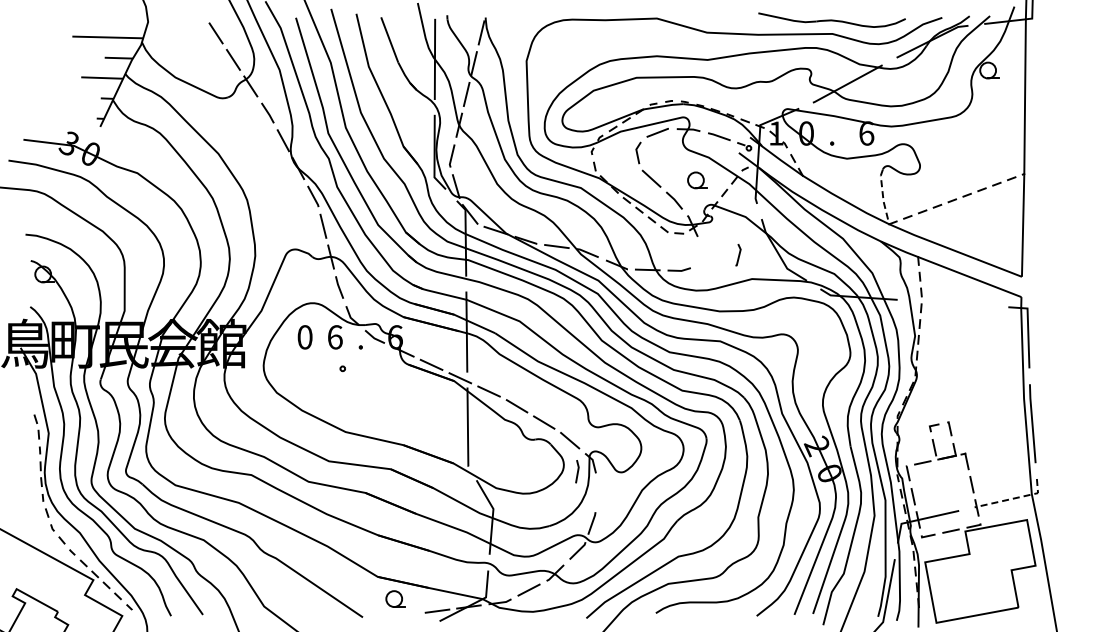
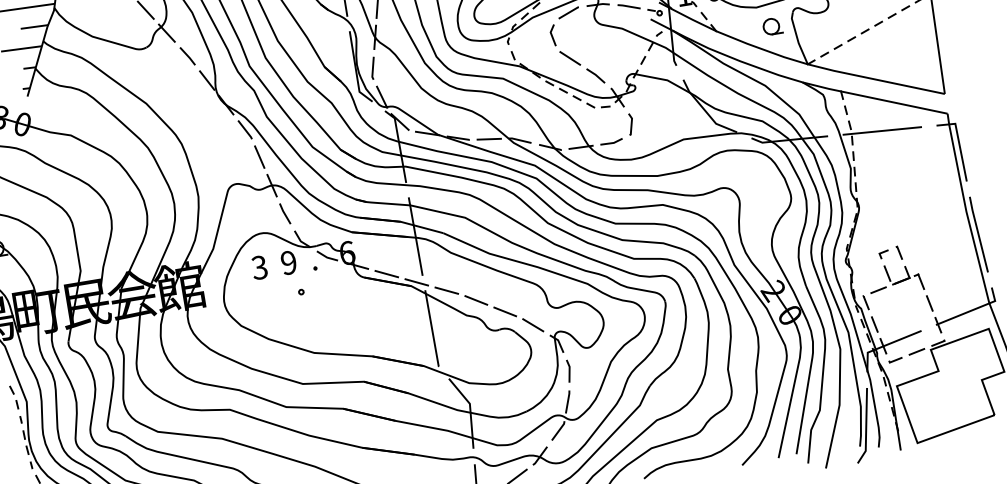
part: (697, 180) -> (772, 26), moved
line: (883, 197) -> (797, 39), dashed -> solid
line: (738, 255) -> (630, 124), moved
line: (952, 303) -> (881, 130), added
text: (304, 337) -> (259, 267), 0 -> 3
text: (334, 337) -> (288, 263), 6 -> 9
line: (577, 471) -> (569, 370), moved
line: (1014, 498) -> (973, 310), dashed -> solid

